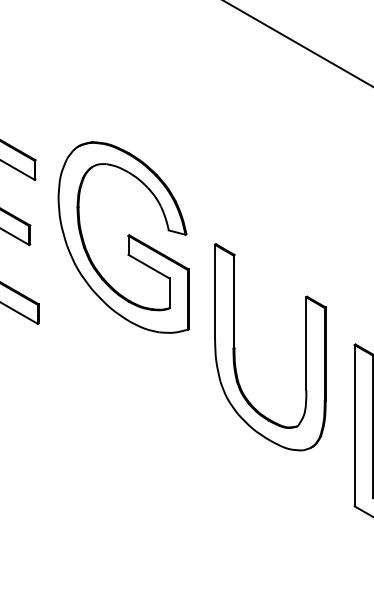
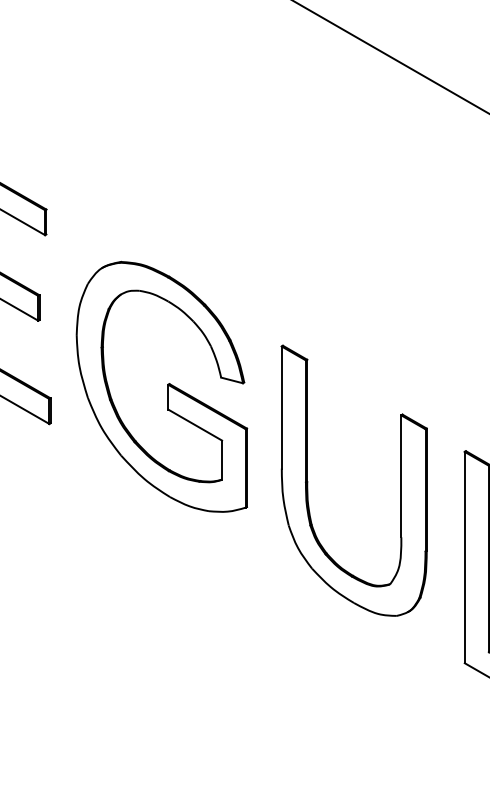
part: (123, 237) -> (161, 386), moved
part: (235, 347) -> (308, 481), moved

